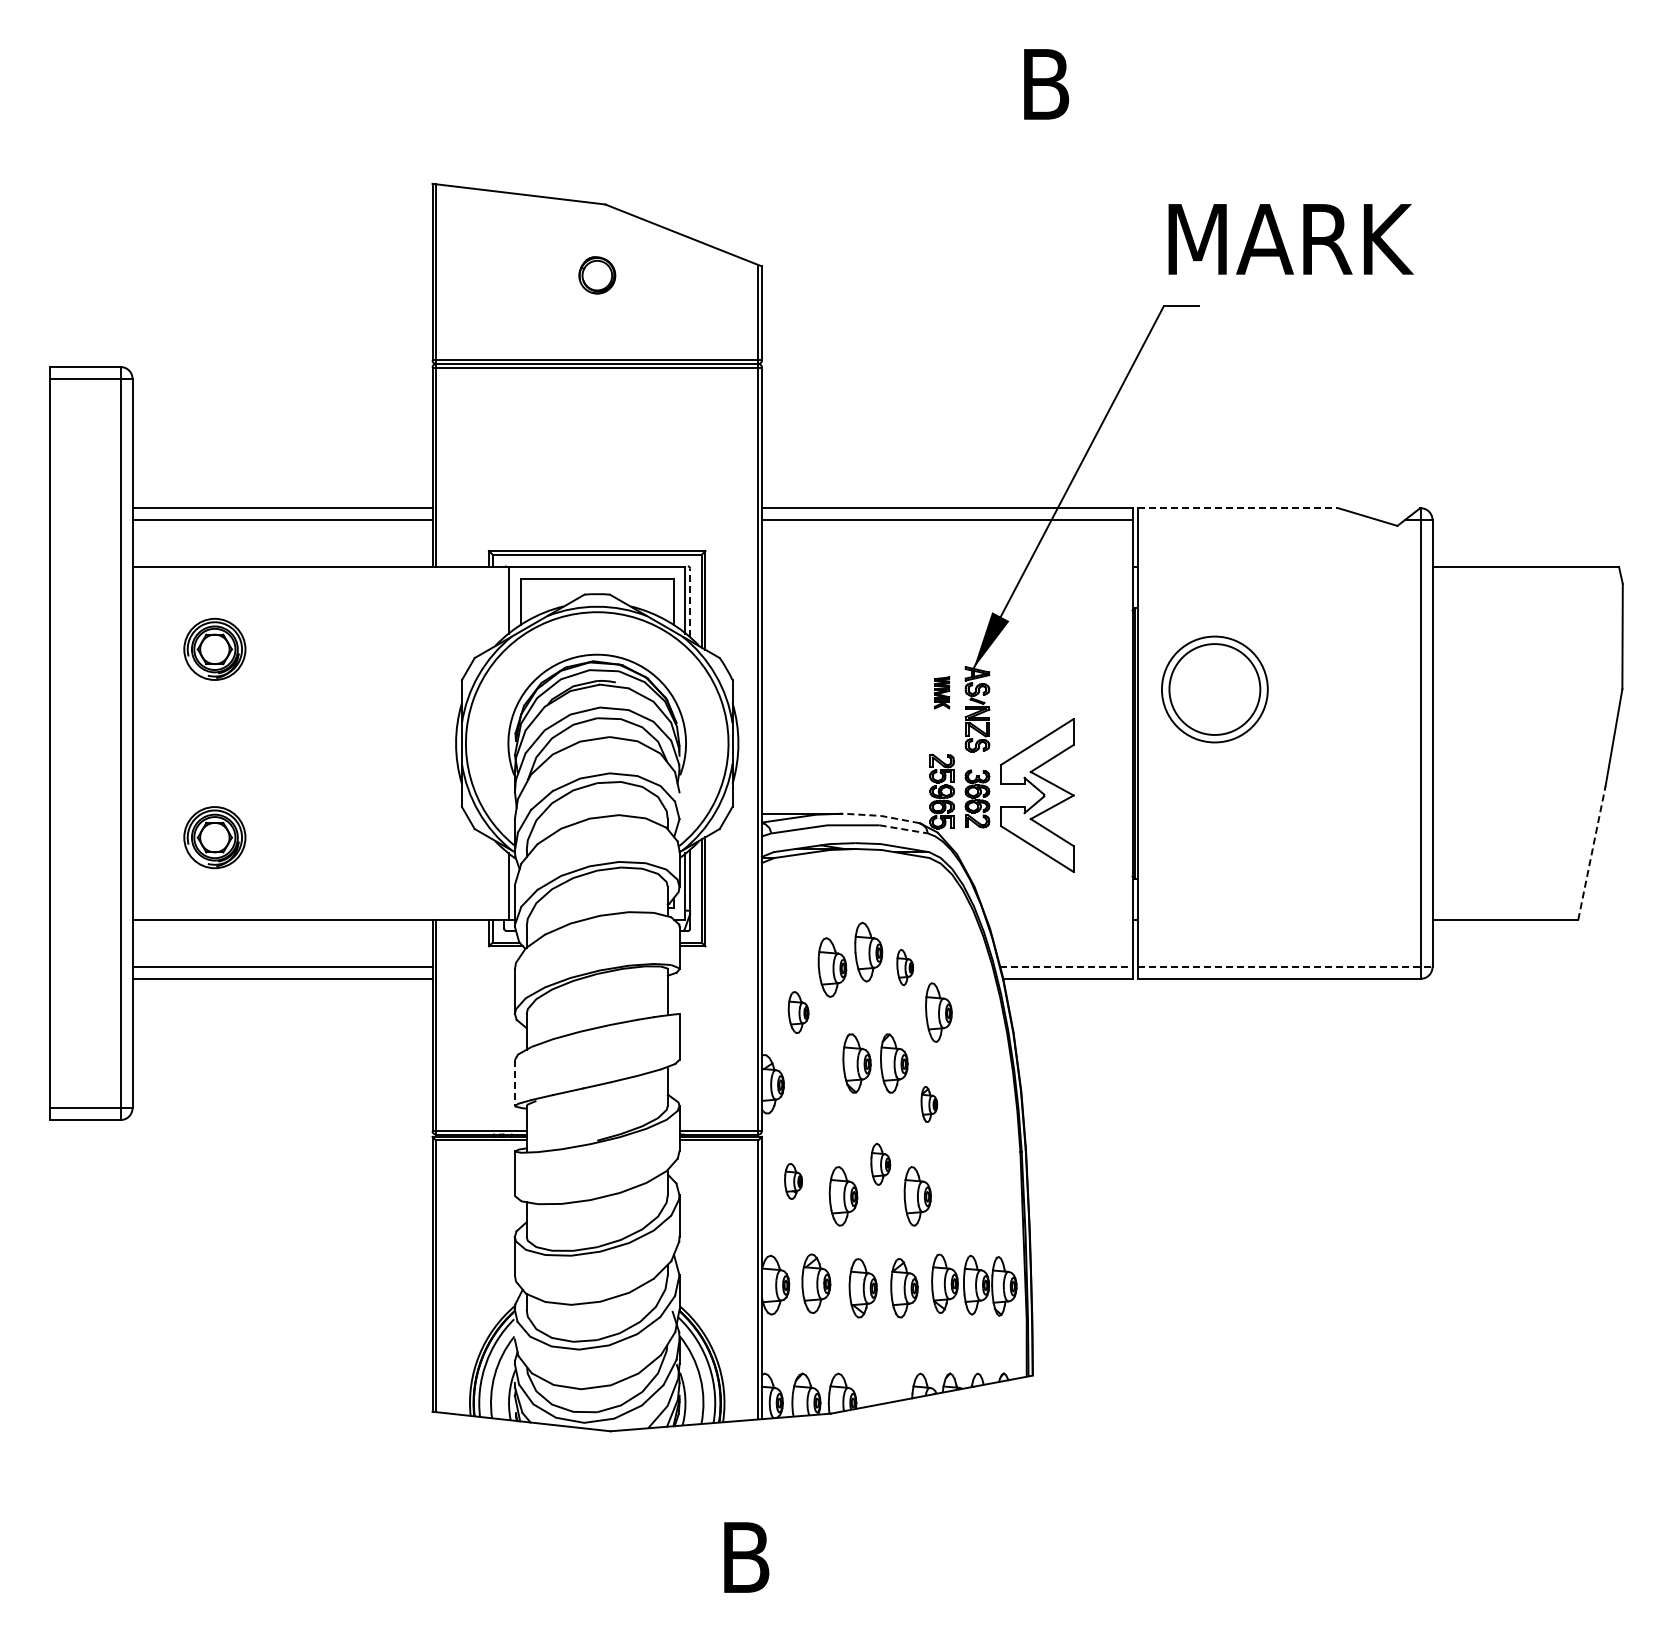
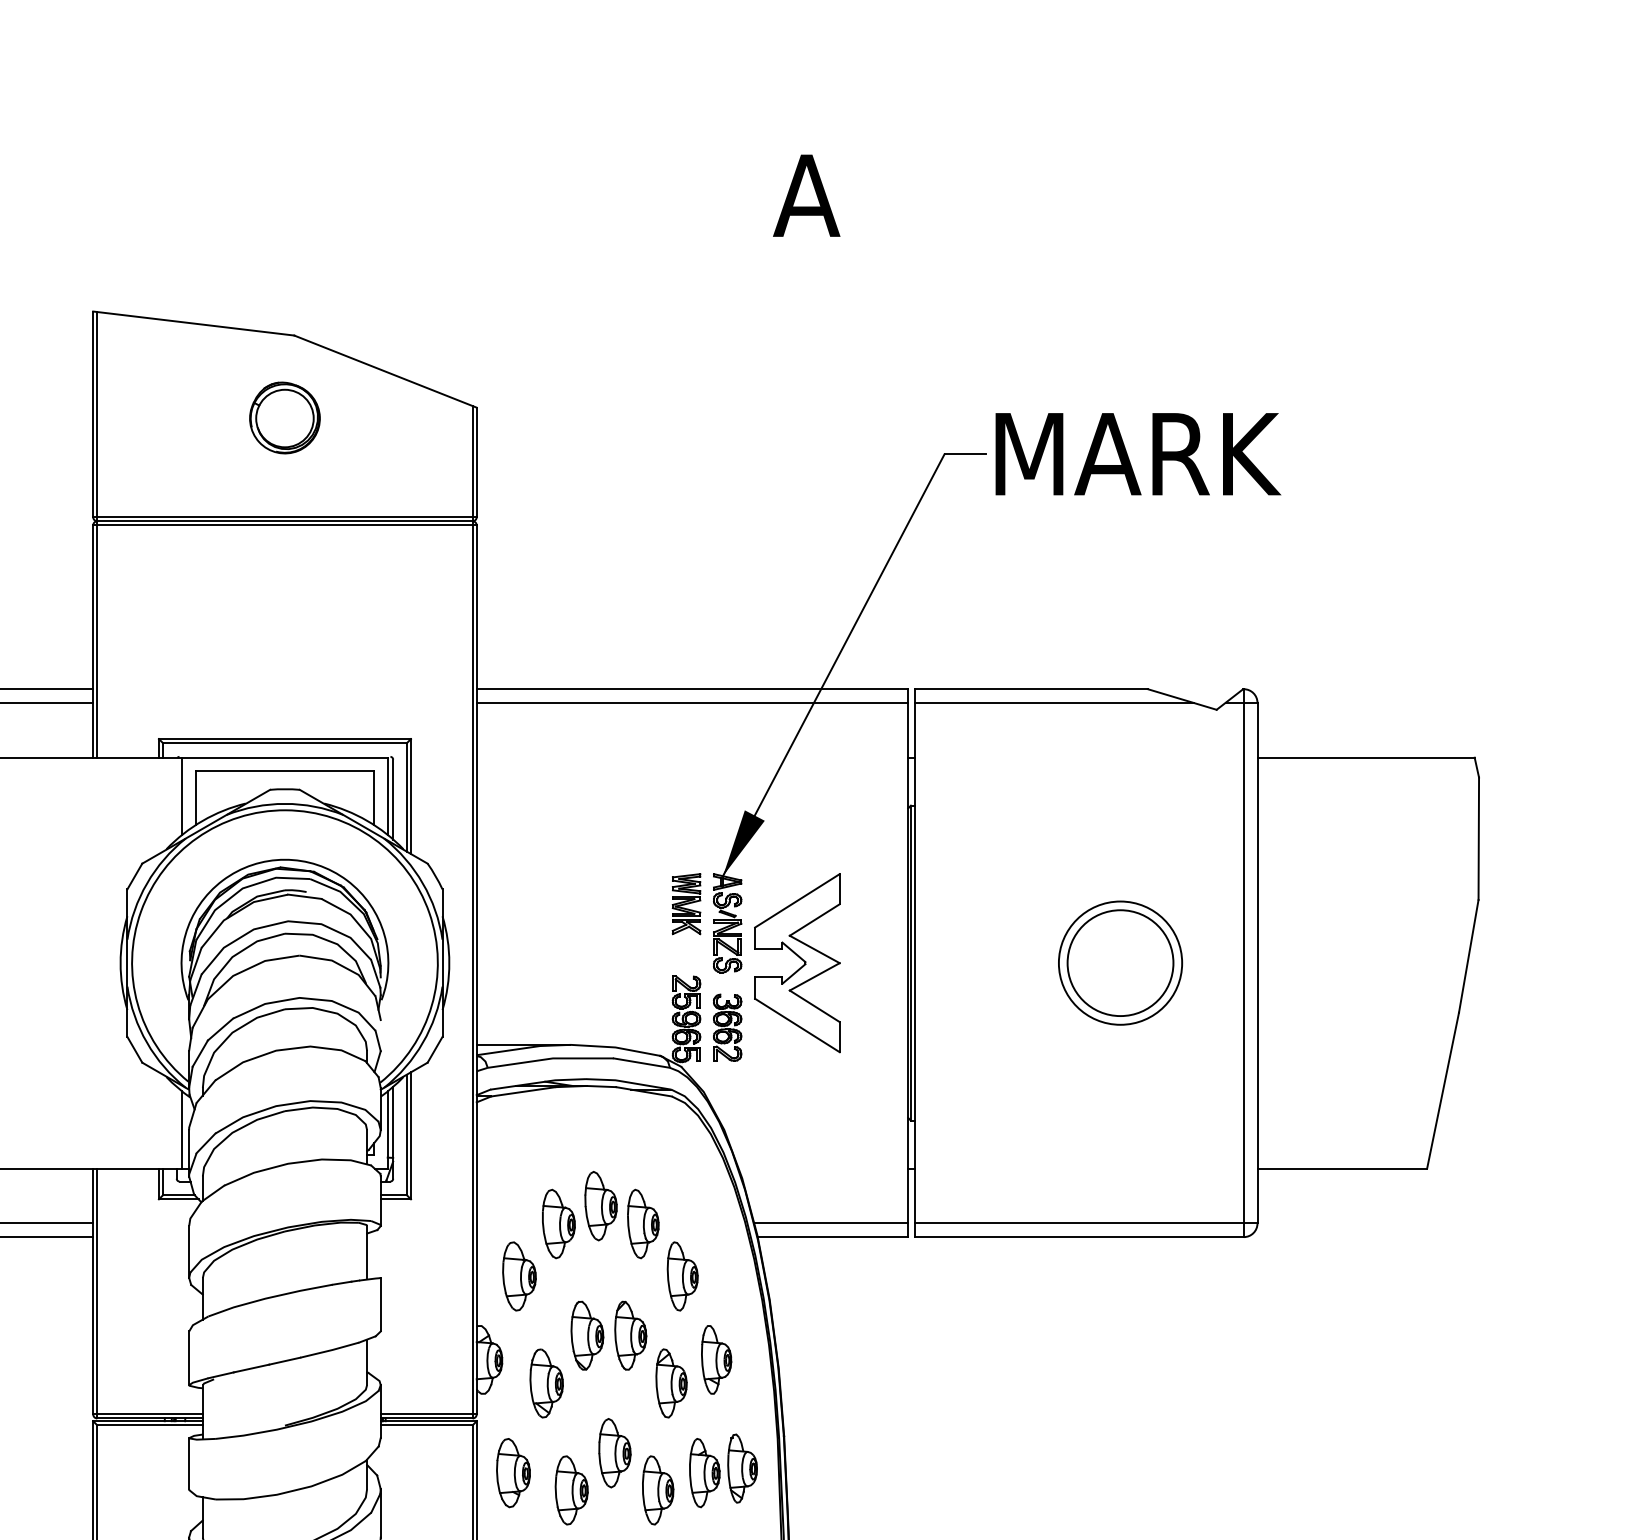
text: (1045, 84) -> (806, 195), B -> A
text: (1290, 239) -> (1137, 454), moved
part: (597, 275) -> (285, 418), size x1.67
line: (1238, 508) -> (1031, 689), dashed -> solid
line: (1257, 520) -> (1053, 703), added
line: (690, 602) -> (393, 798), dashed -> solid
part: (1214, 689) -> (1120, 963), moved
part: (941, 692) -> (685, 903), size x1.67
part: (1037, 795) -> (797, 963), moved
line: (881, 815) -> (615, 1046), dashed -> solid
line: (904, 829) -> (642, 1063), dashed -> solid
line: (1592, 852) -> (1443, 1090), dashed -> solid
part: (905, 967) -> (643, 1223), size x1.67
line: (1066, 967) -> (831, 1223), dashed -> solid
line: (1285, 967) -> (1086, 1223), dashed -> solid
part: (798, 1012) -> (519, 1276), size x1.43
line: (514, 1083) -> (188, 1358), dashed -> solid
part: (967, 1084) -> (716, 1360), added
part: (821, 1104) -> (546, 1383), added
part: (929, 1104) -> (671, 1383), size x1.67
part: (880, 1164) -> (614, 1453), size x1.43
part: (973, 1179) -> (723, 1470), added
part: (793, 1181) -> (513, 1473), size x1.67

